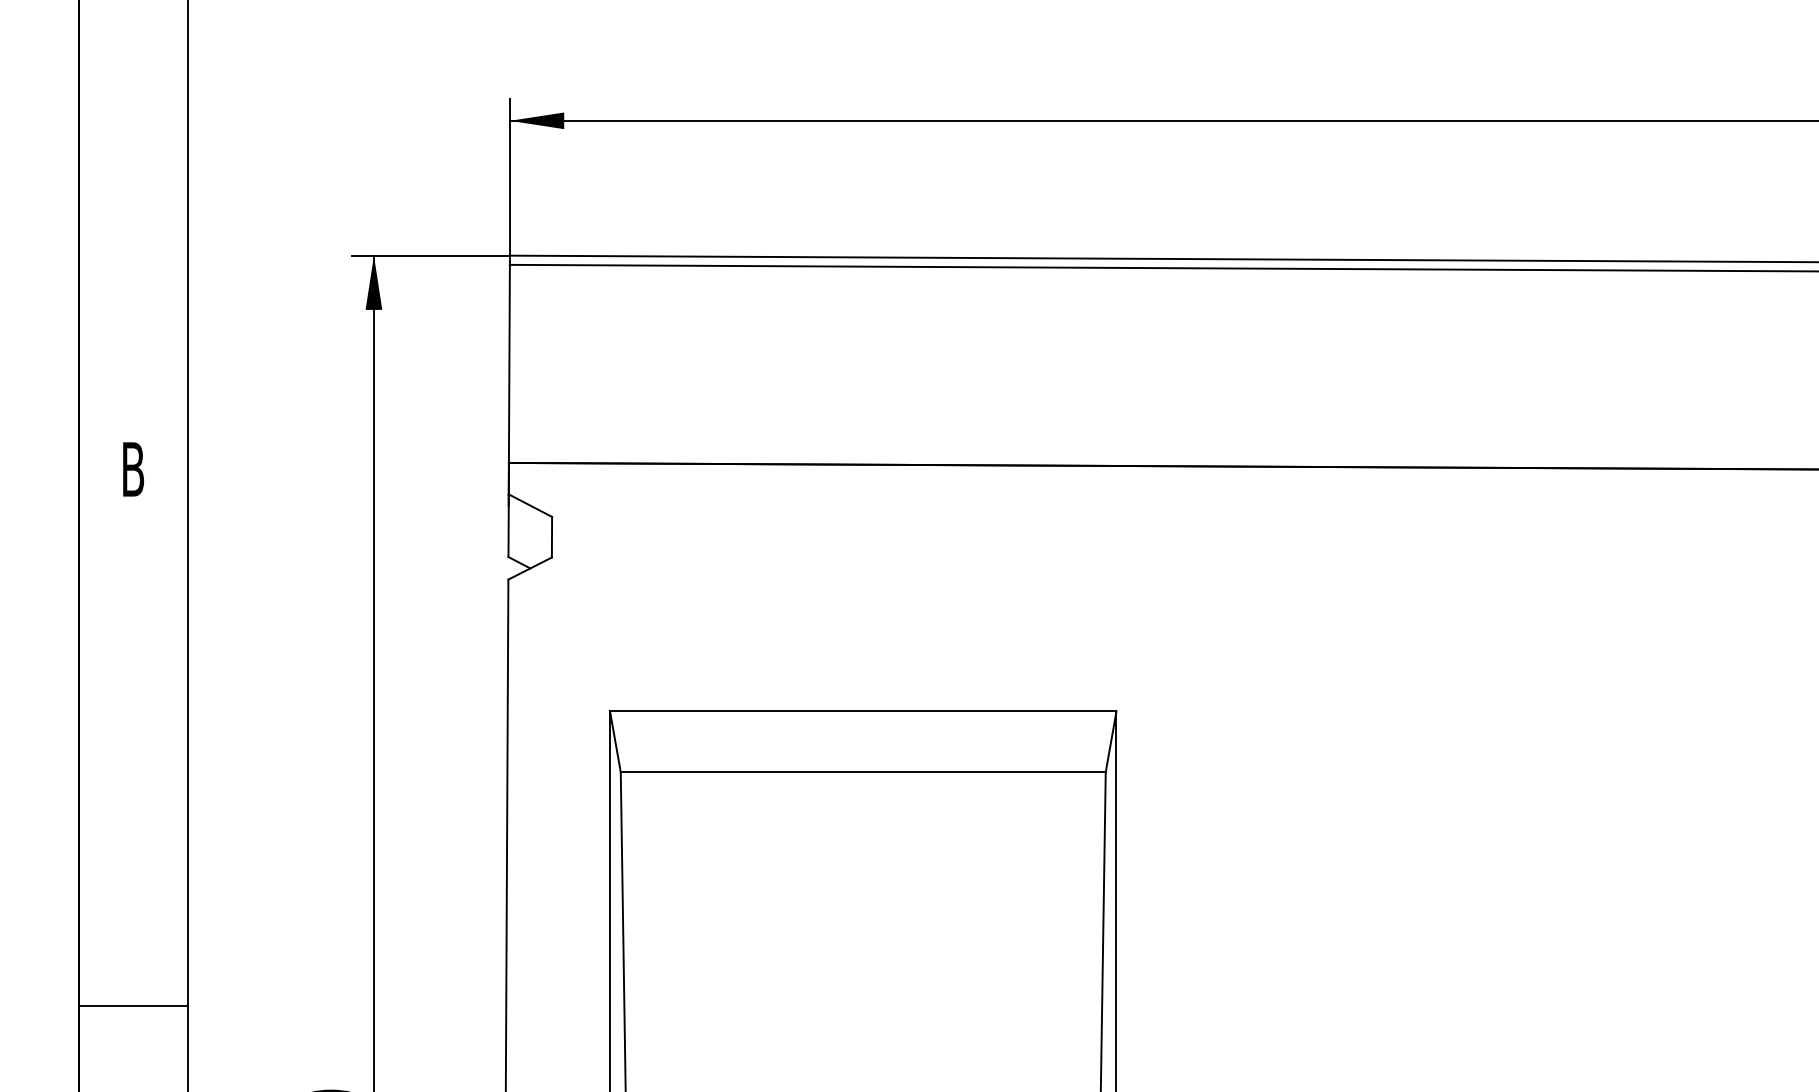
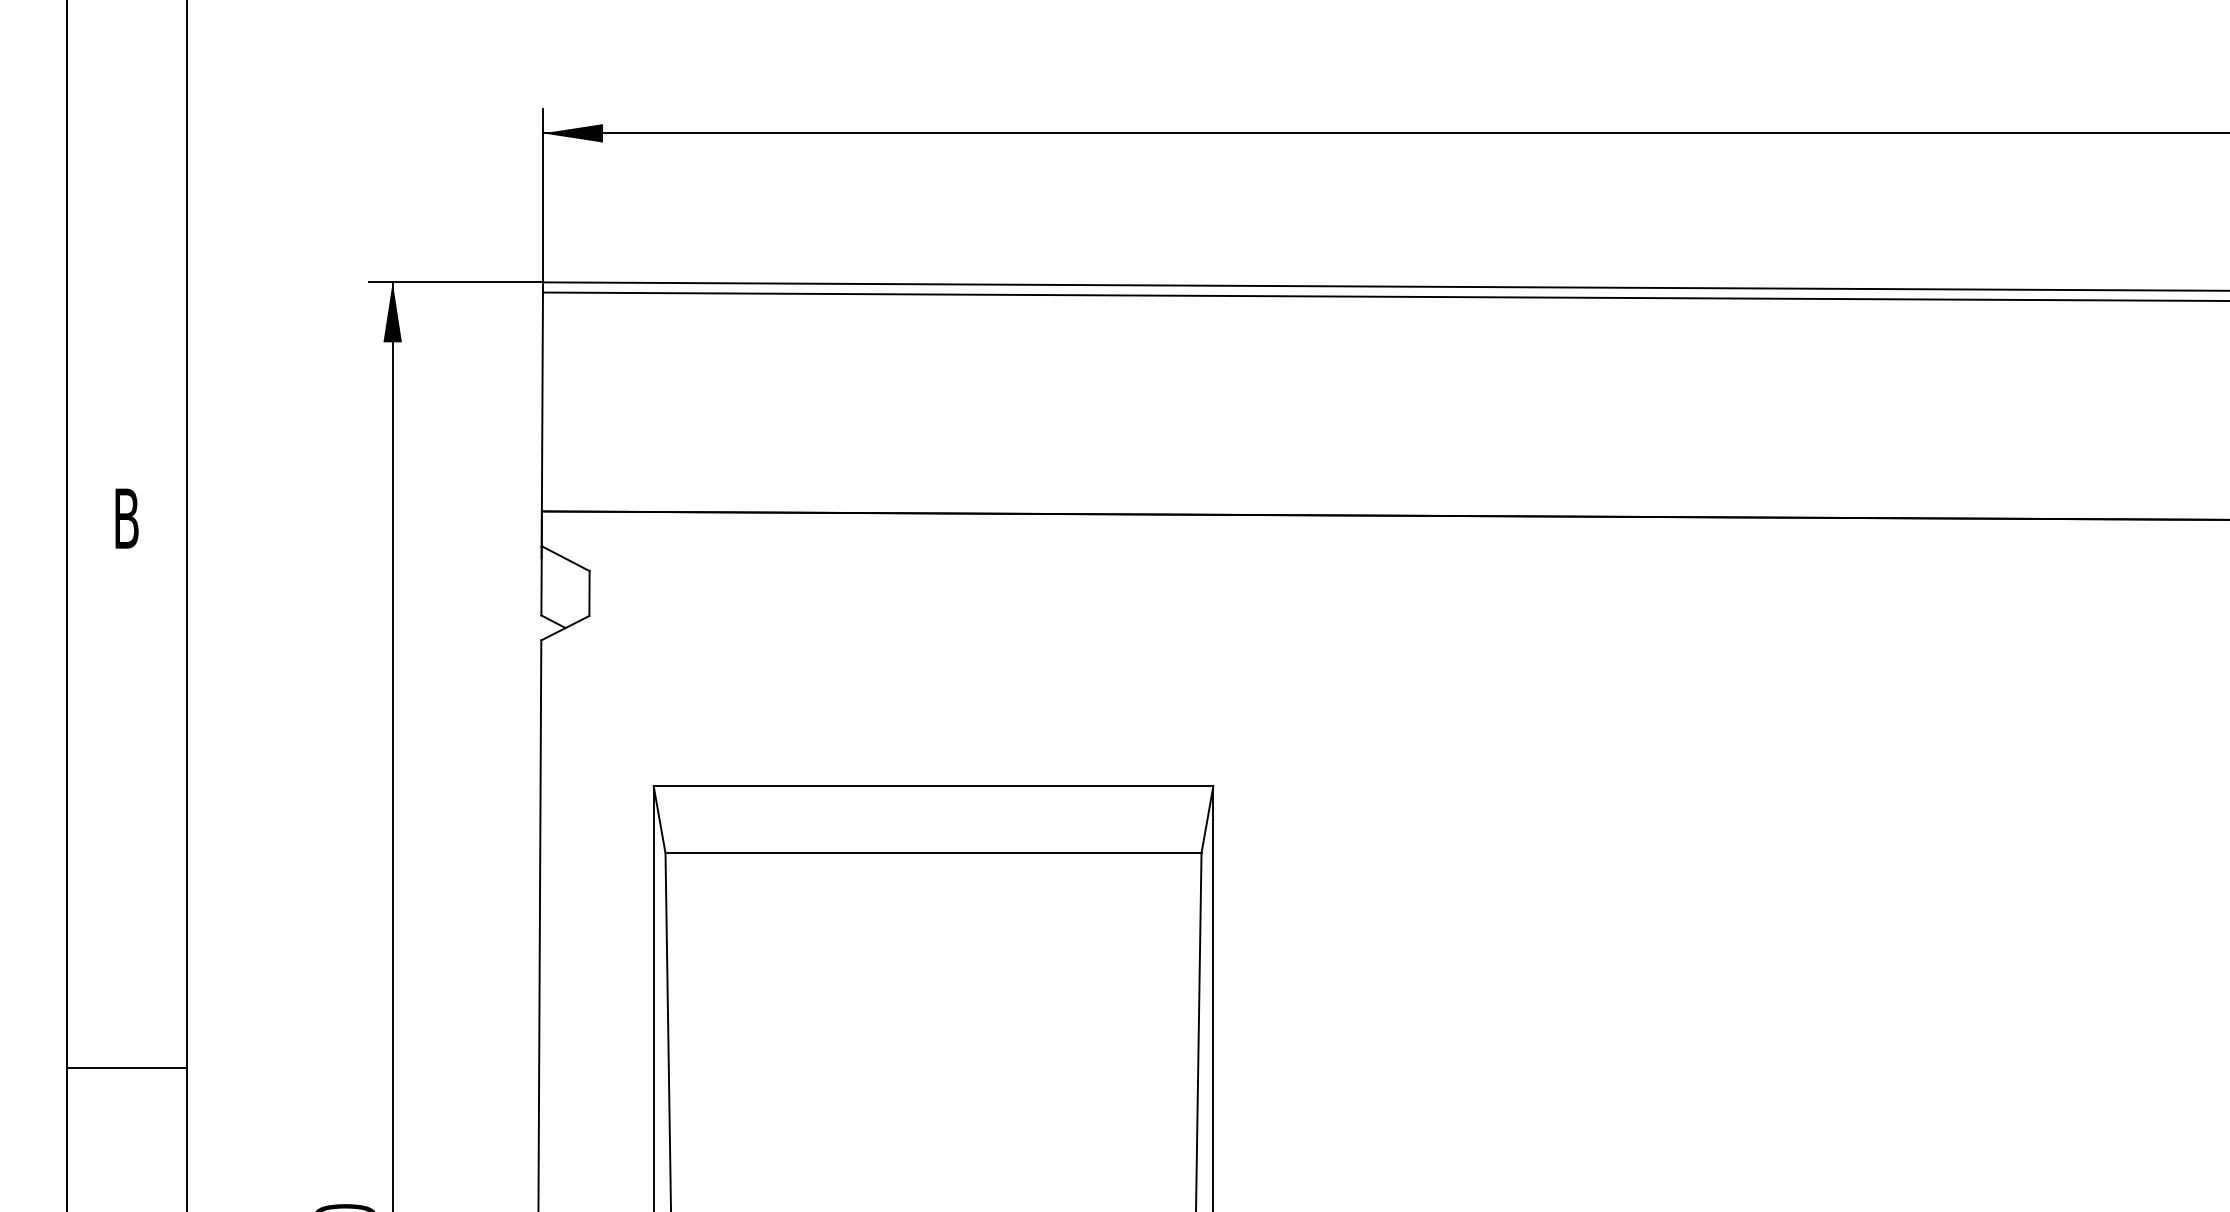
line: (133, 1005) -> (126, 1067), moved

